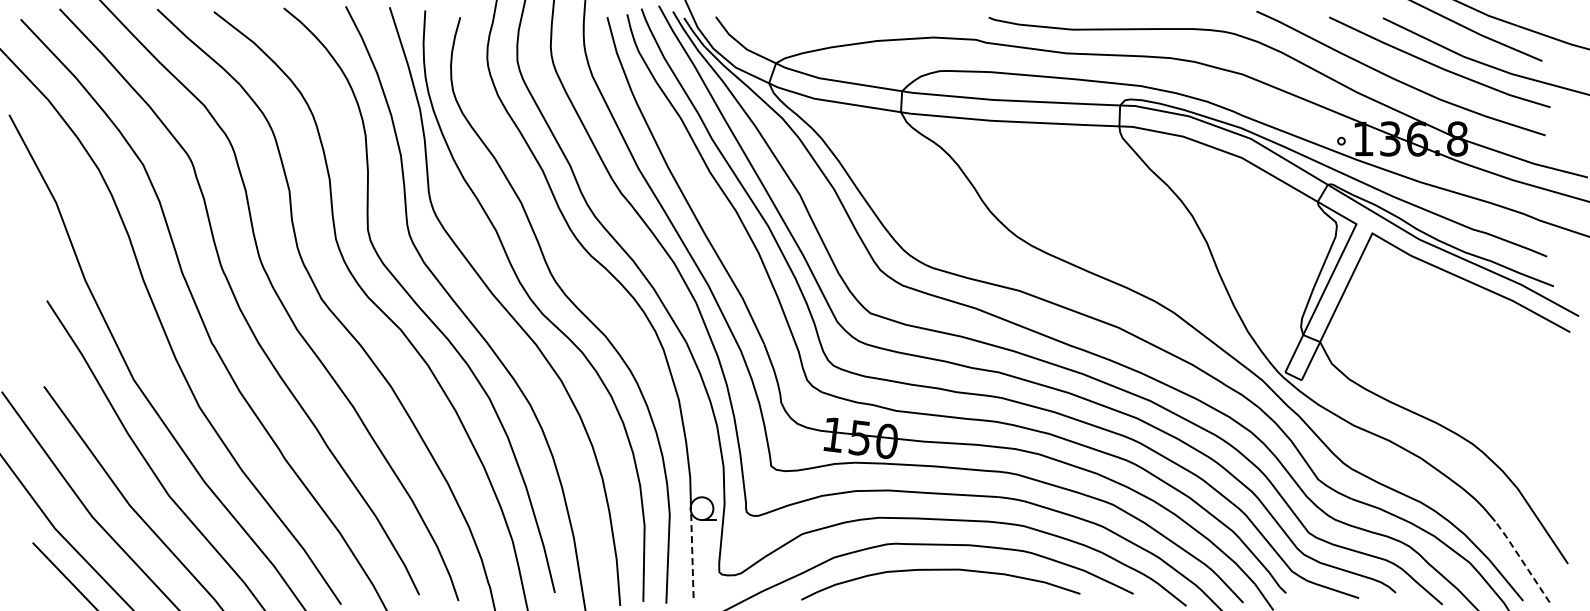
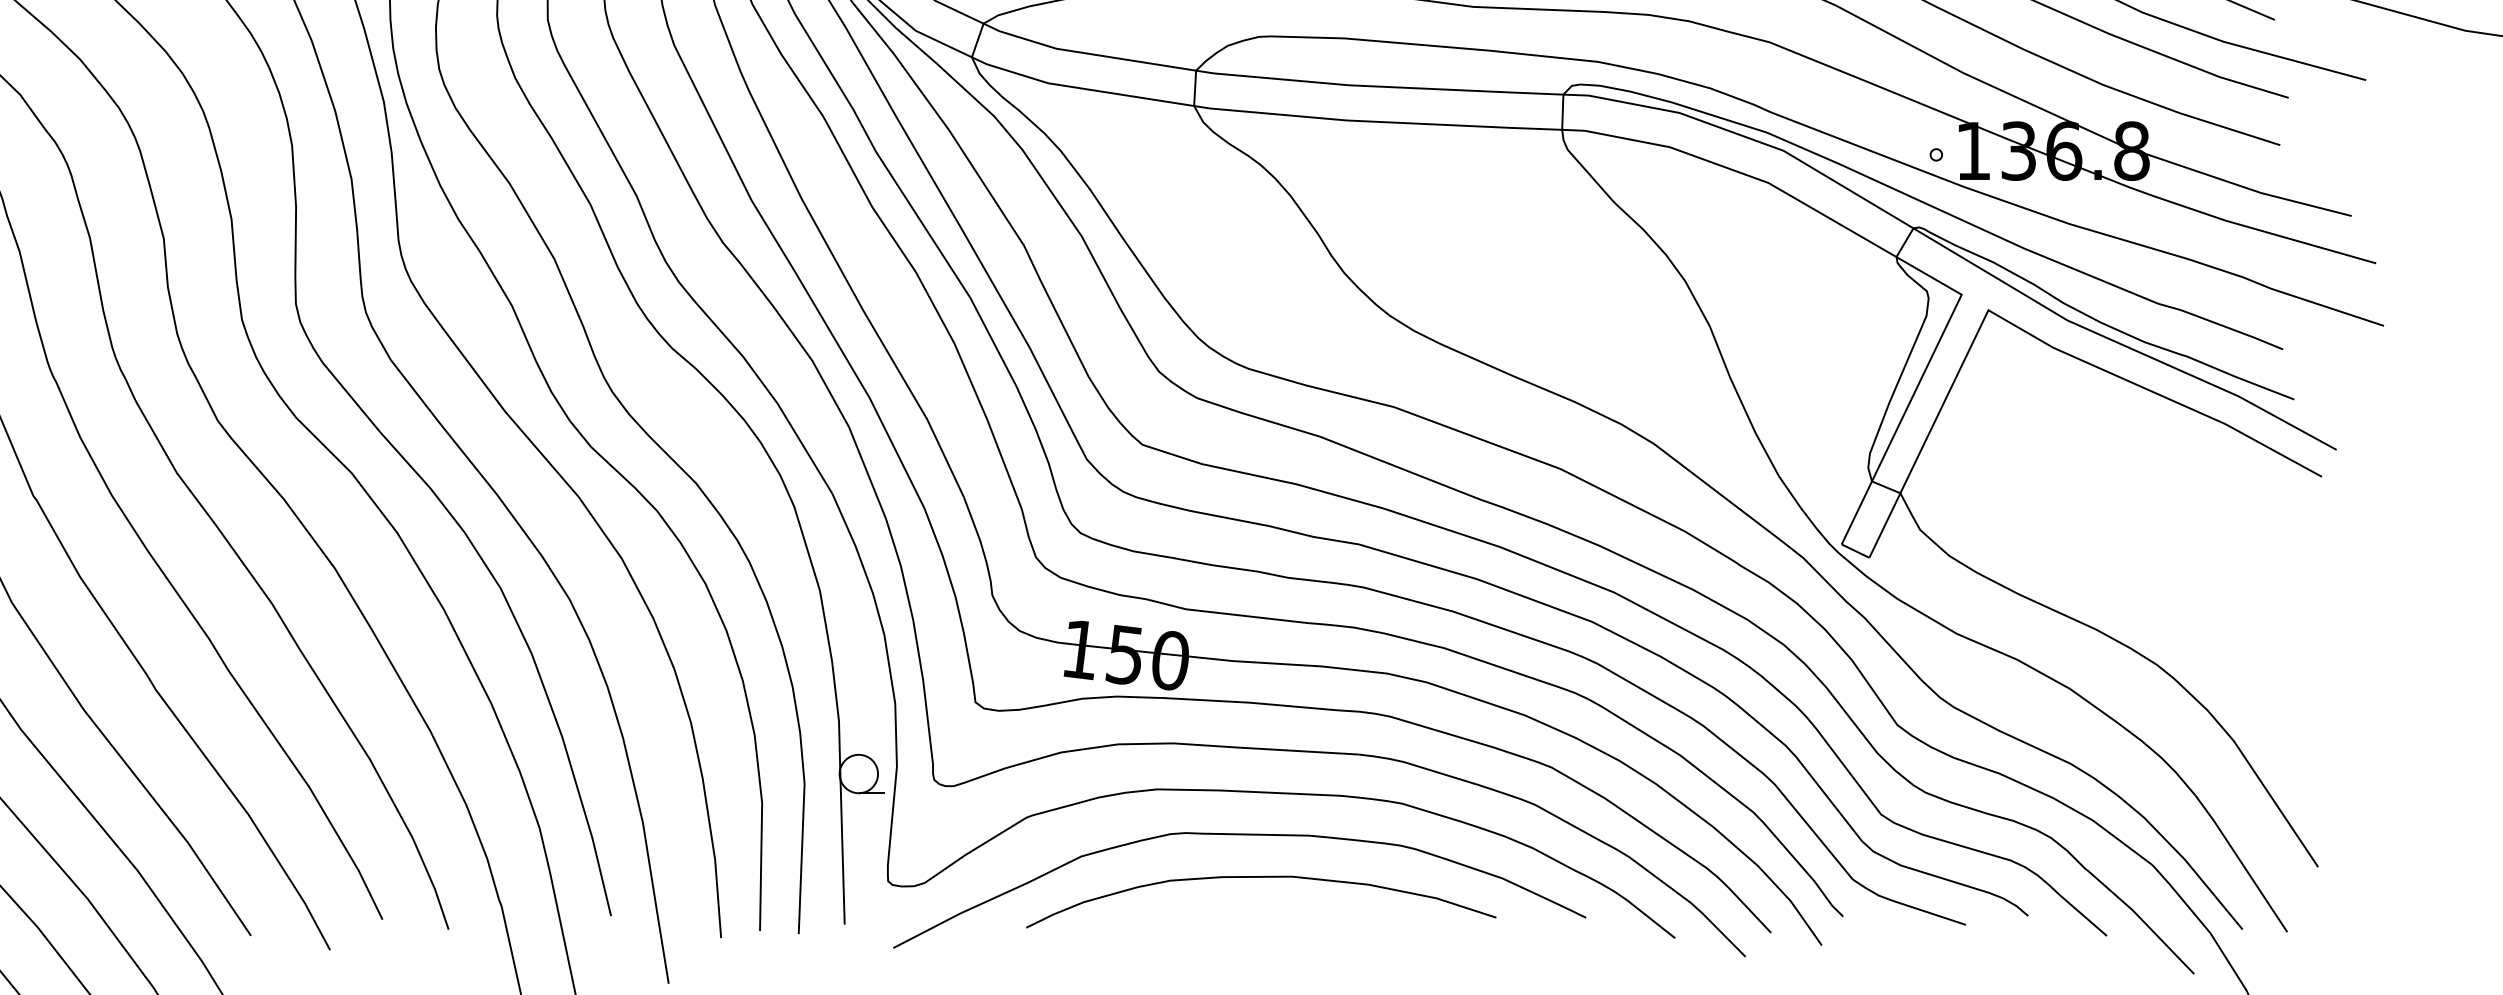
line: (692, 552) -> (842, 847), dashed -> solid
line: (1522, 561) -> (2241, 863), dashed -> solid

